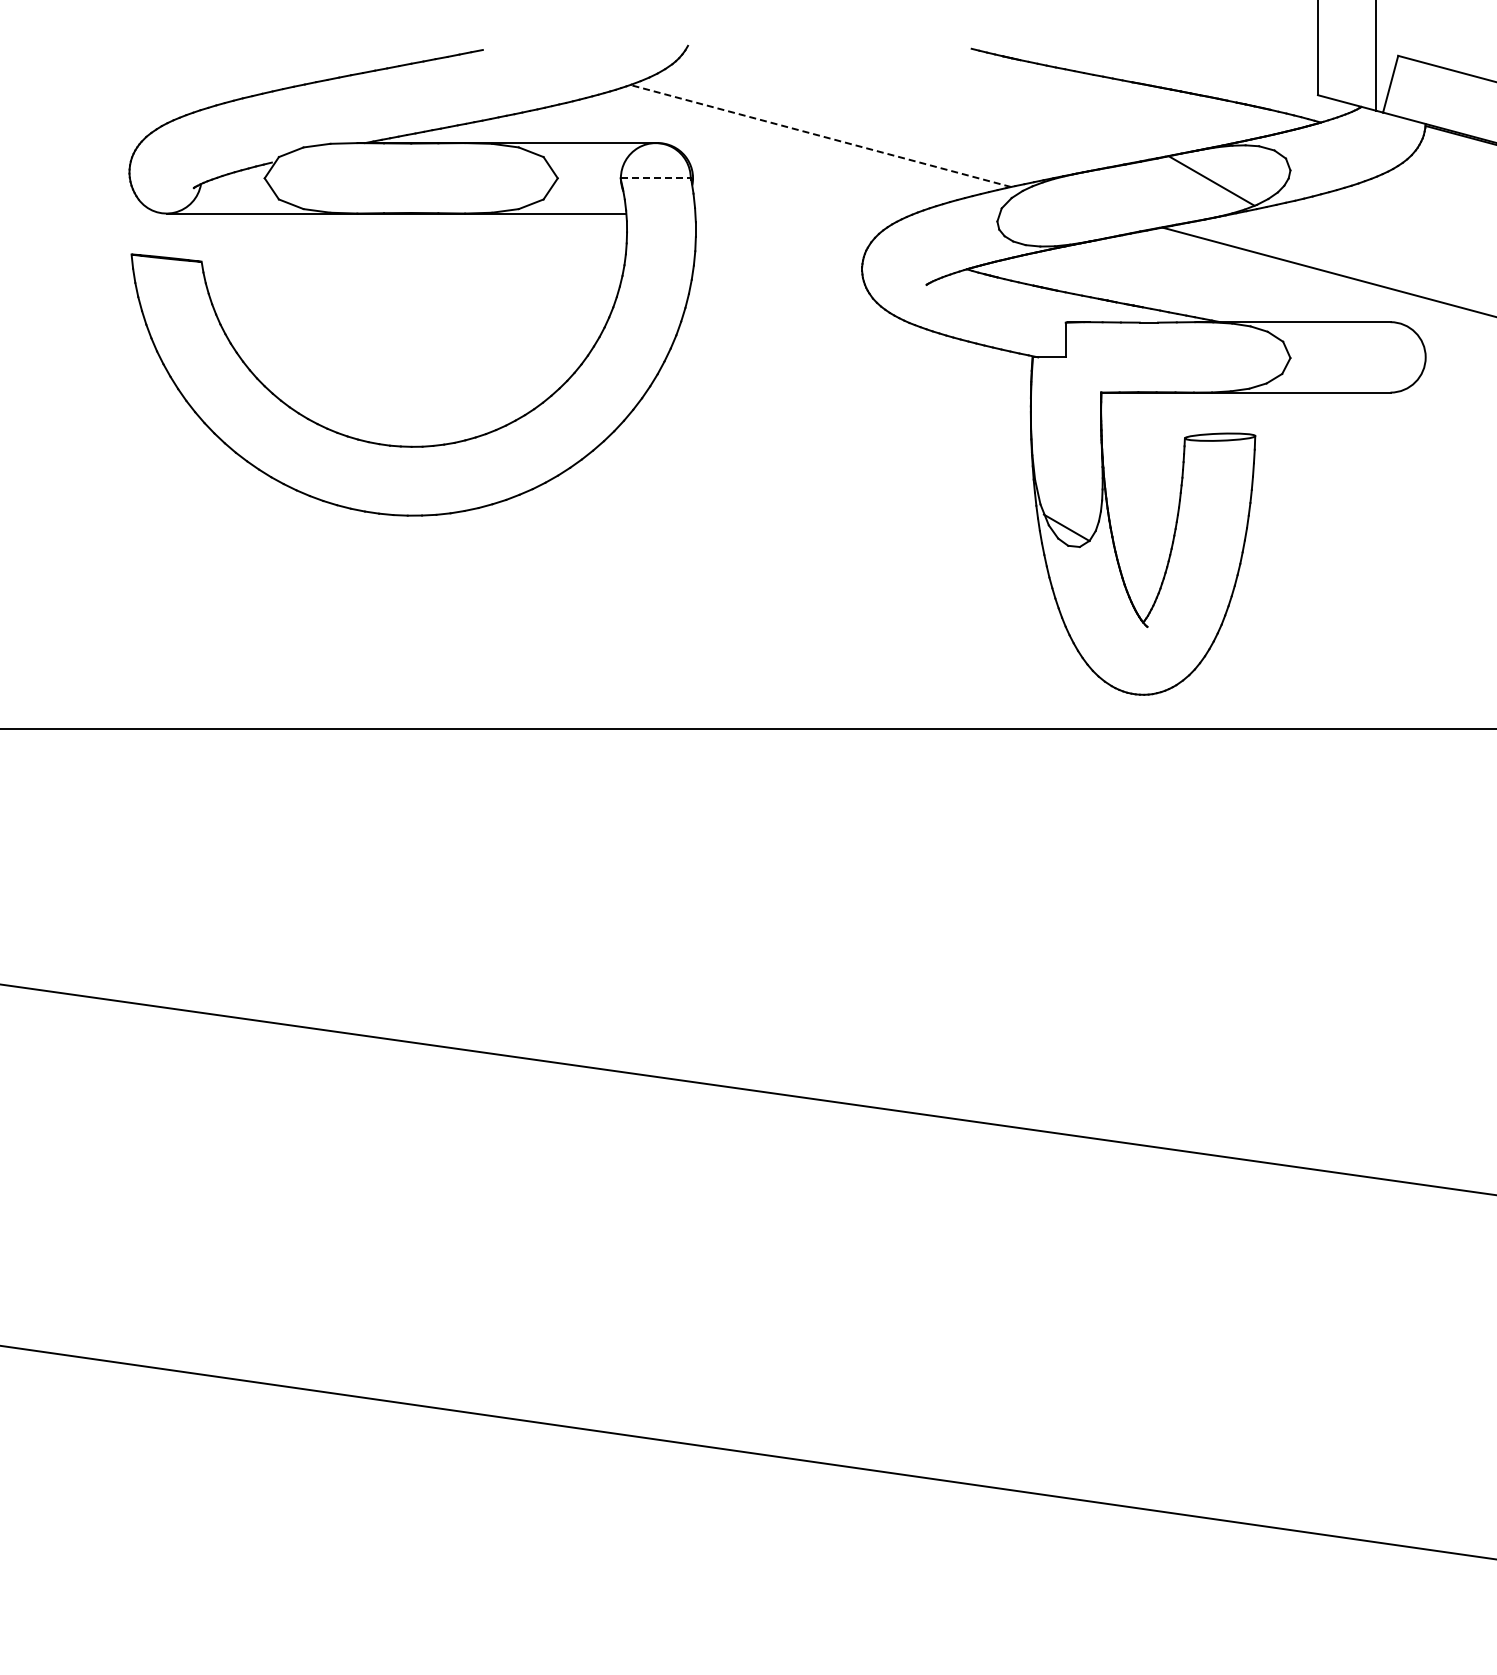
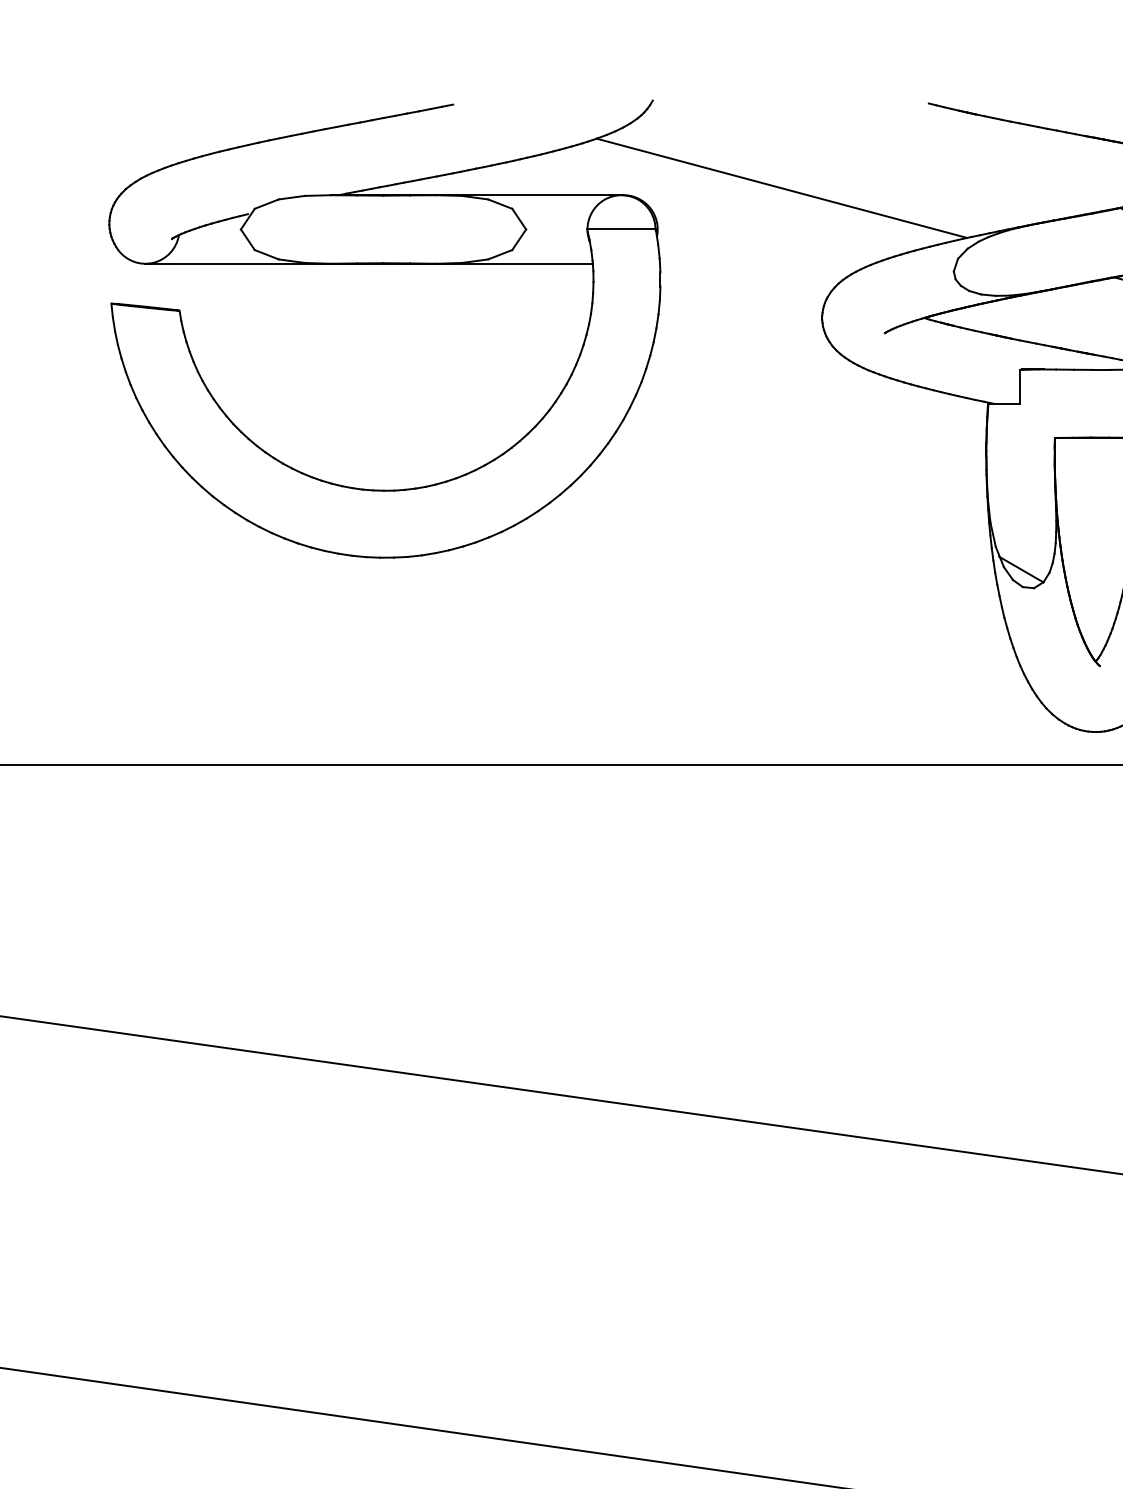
line: (820, 135) -> (781, 187), dashed -> solid
line: (656, 178) -> (622, 229), dashed -> solid

